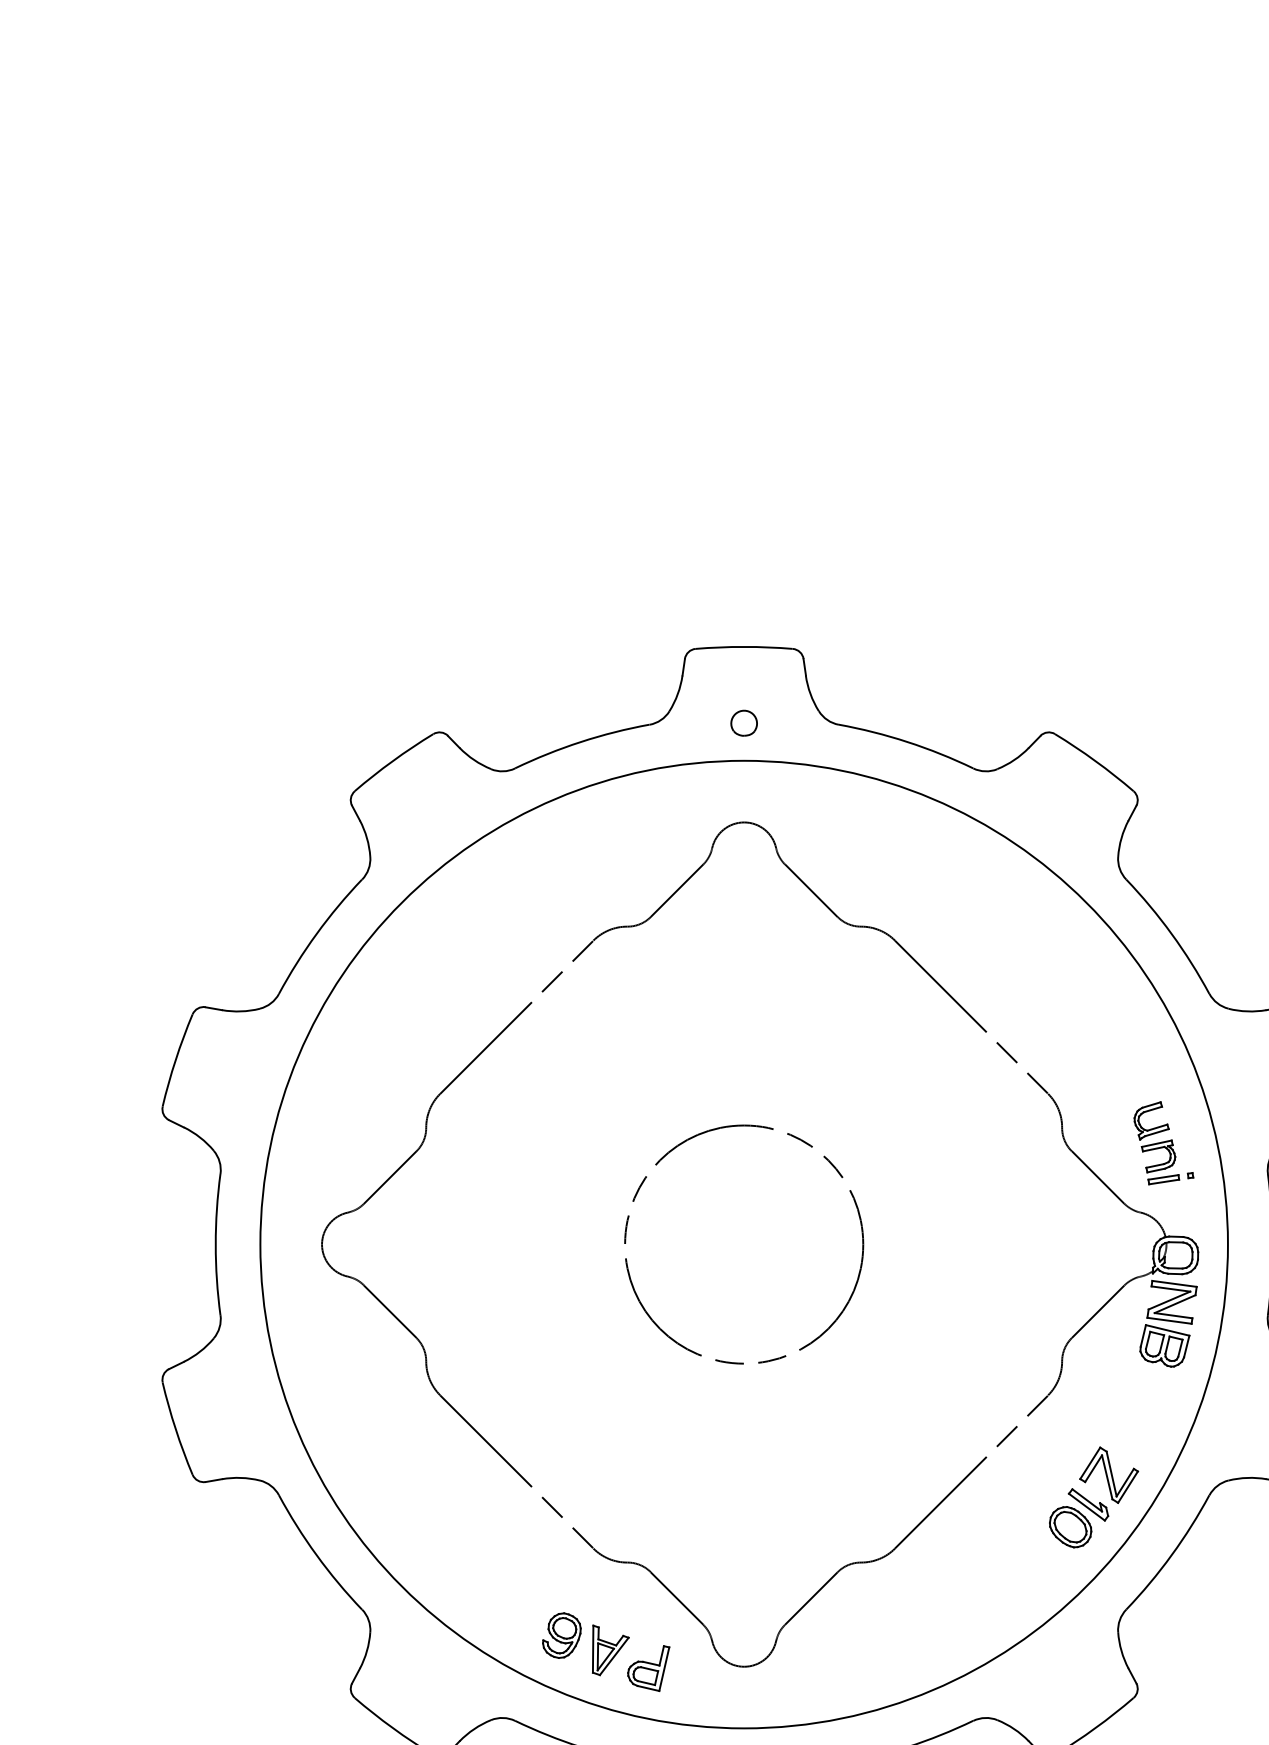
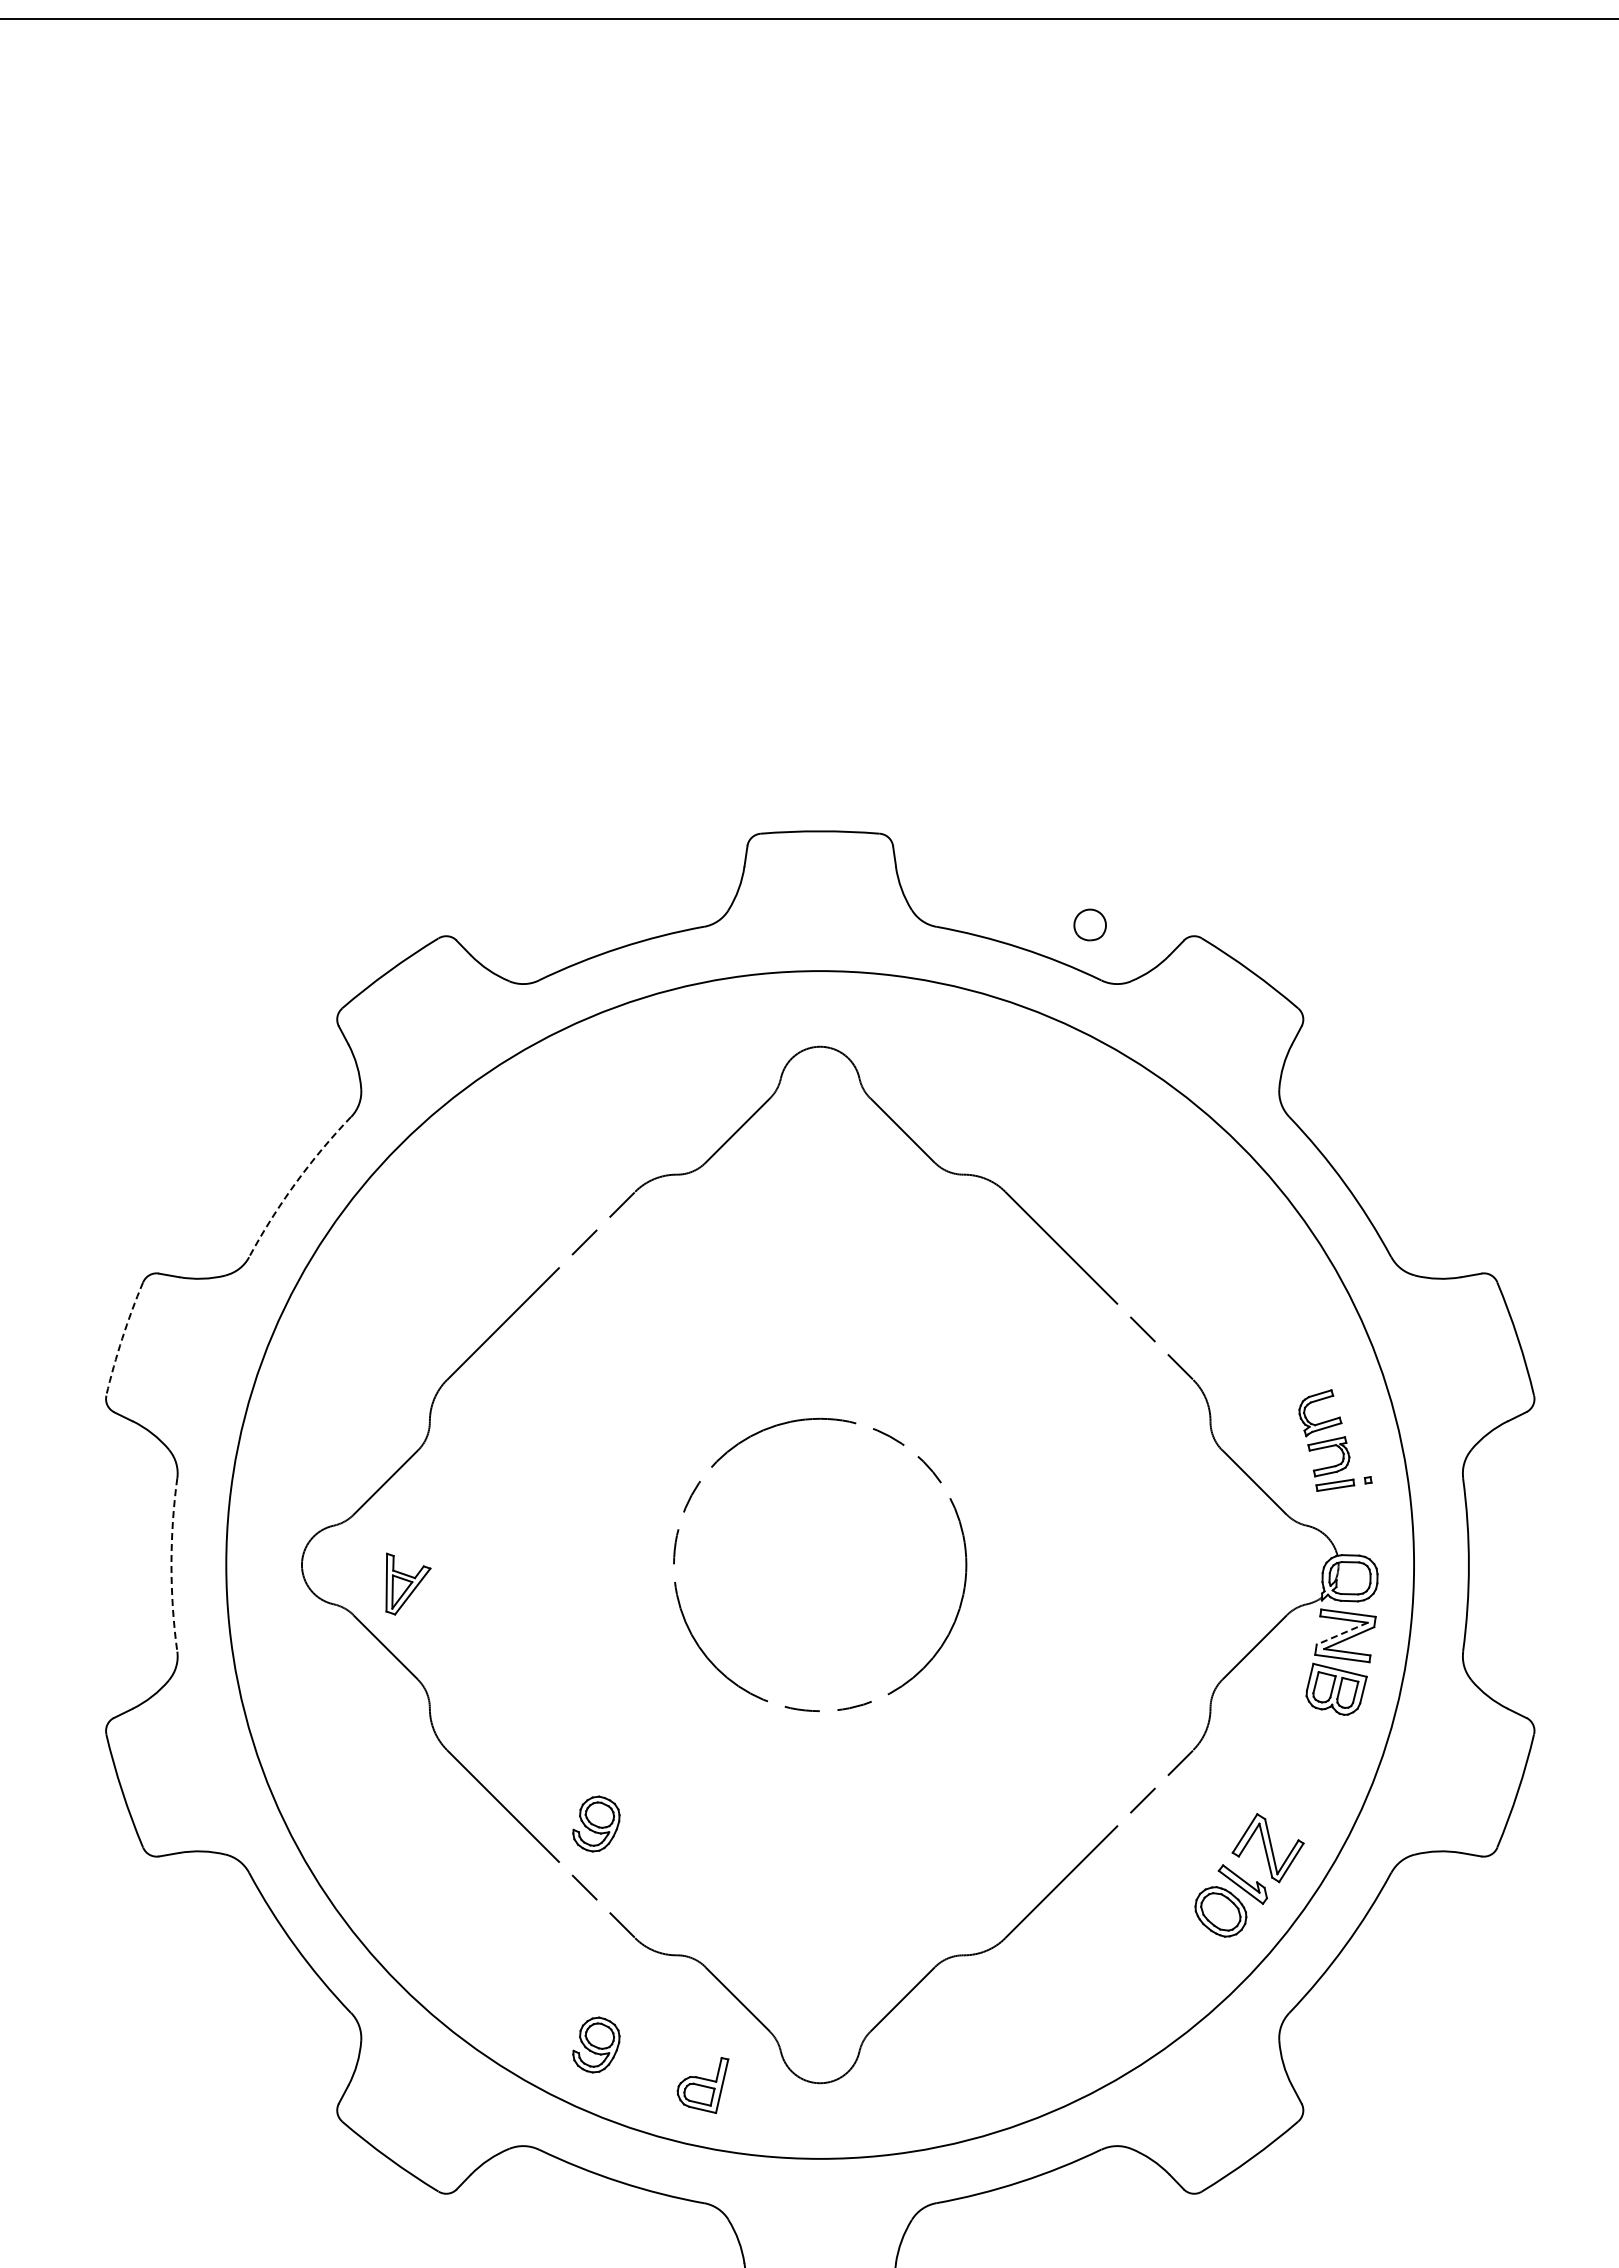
part: (743, 722) -> (1089, 924), moved
arc: (316, 933) -> (295, 1183), solid -> dashed
arc: (175, 1060) -> (122, 1338), solid -> dashed
arc: (215, 1245) -> (171, 1565), solid -> dashed
line: (1169, 1300) -> (1342, 1633), solid -> dashed
part: (561, 1455) -> (596, 1823), added
part: (610, 1649) -> (408, 1583), moved

